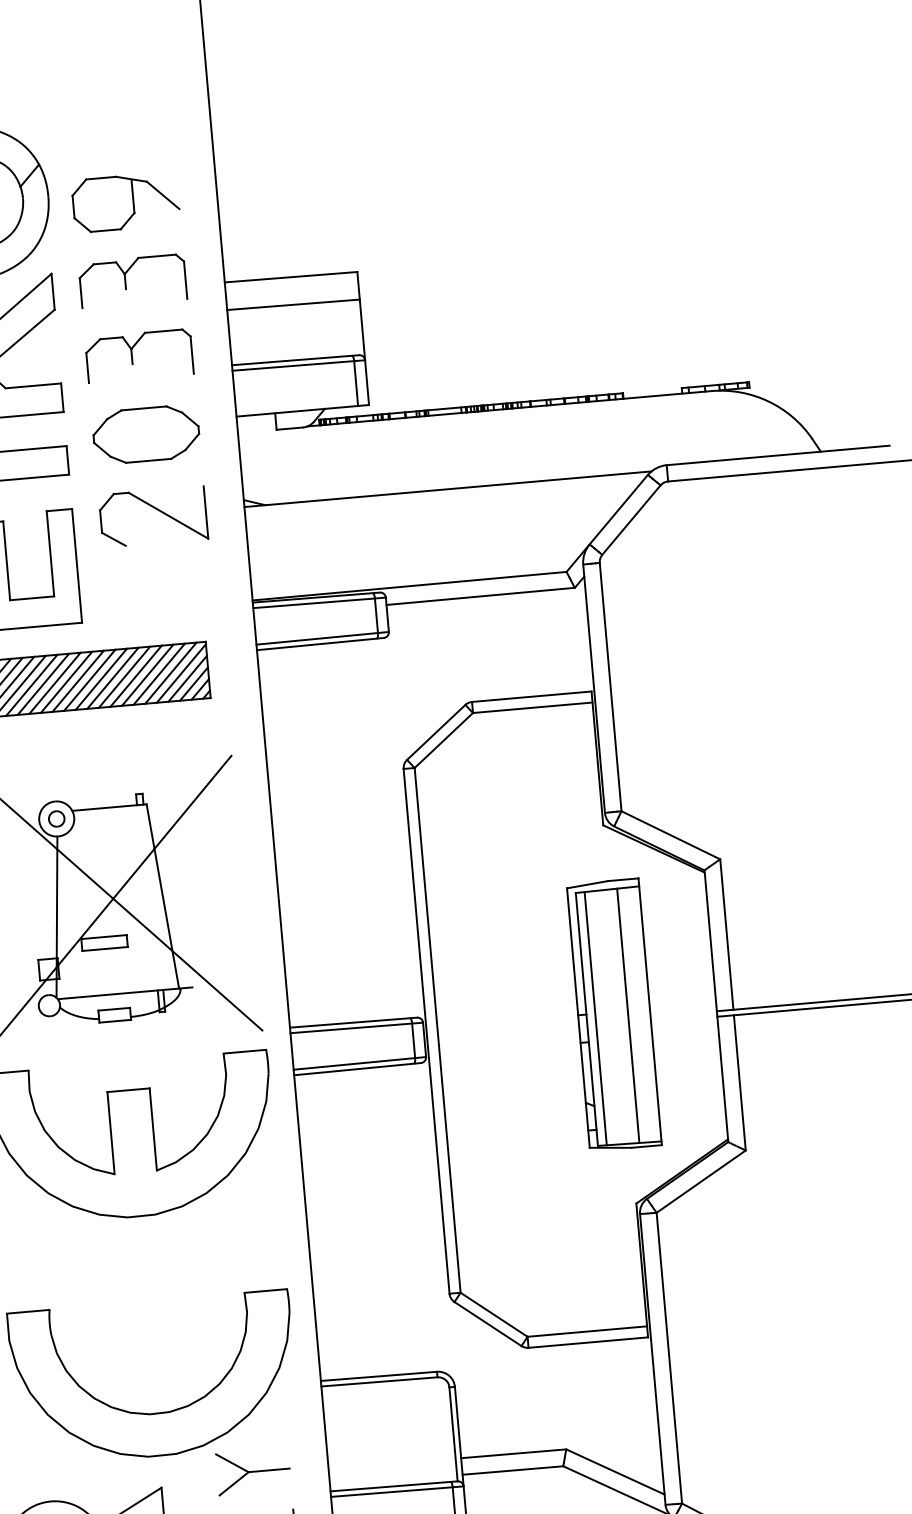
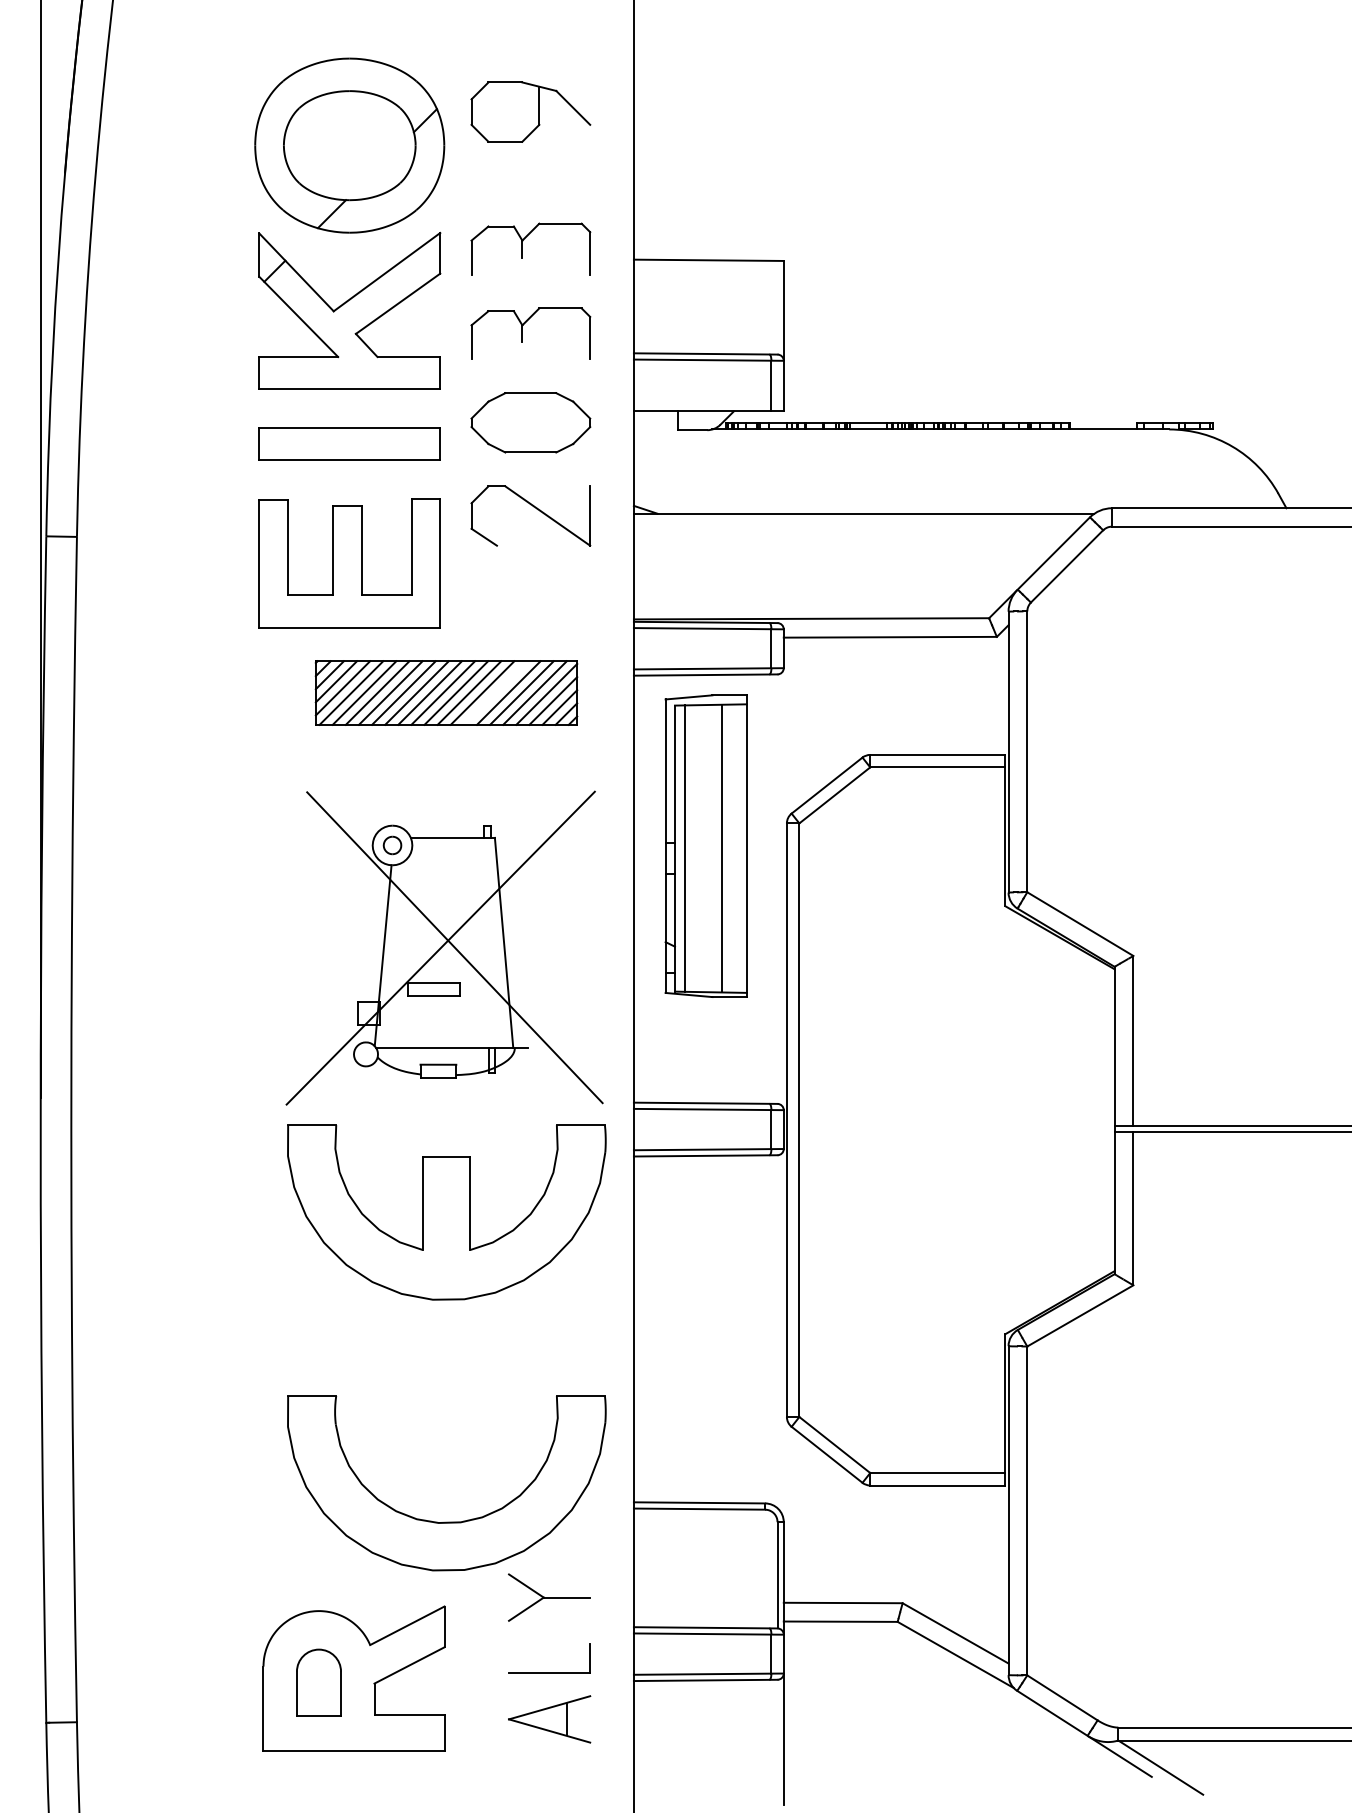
part: (125, 201) -> (530, 111), moved
line: (293, 304) -> (708, 291), removed
line: (135, 675) -> (495, 692), removed
part: (613, 1014) -> (705, 845), moved

